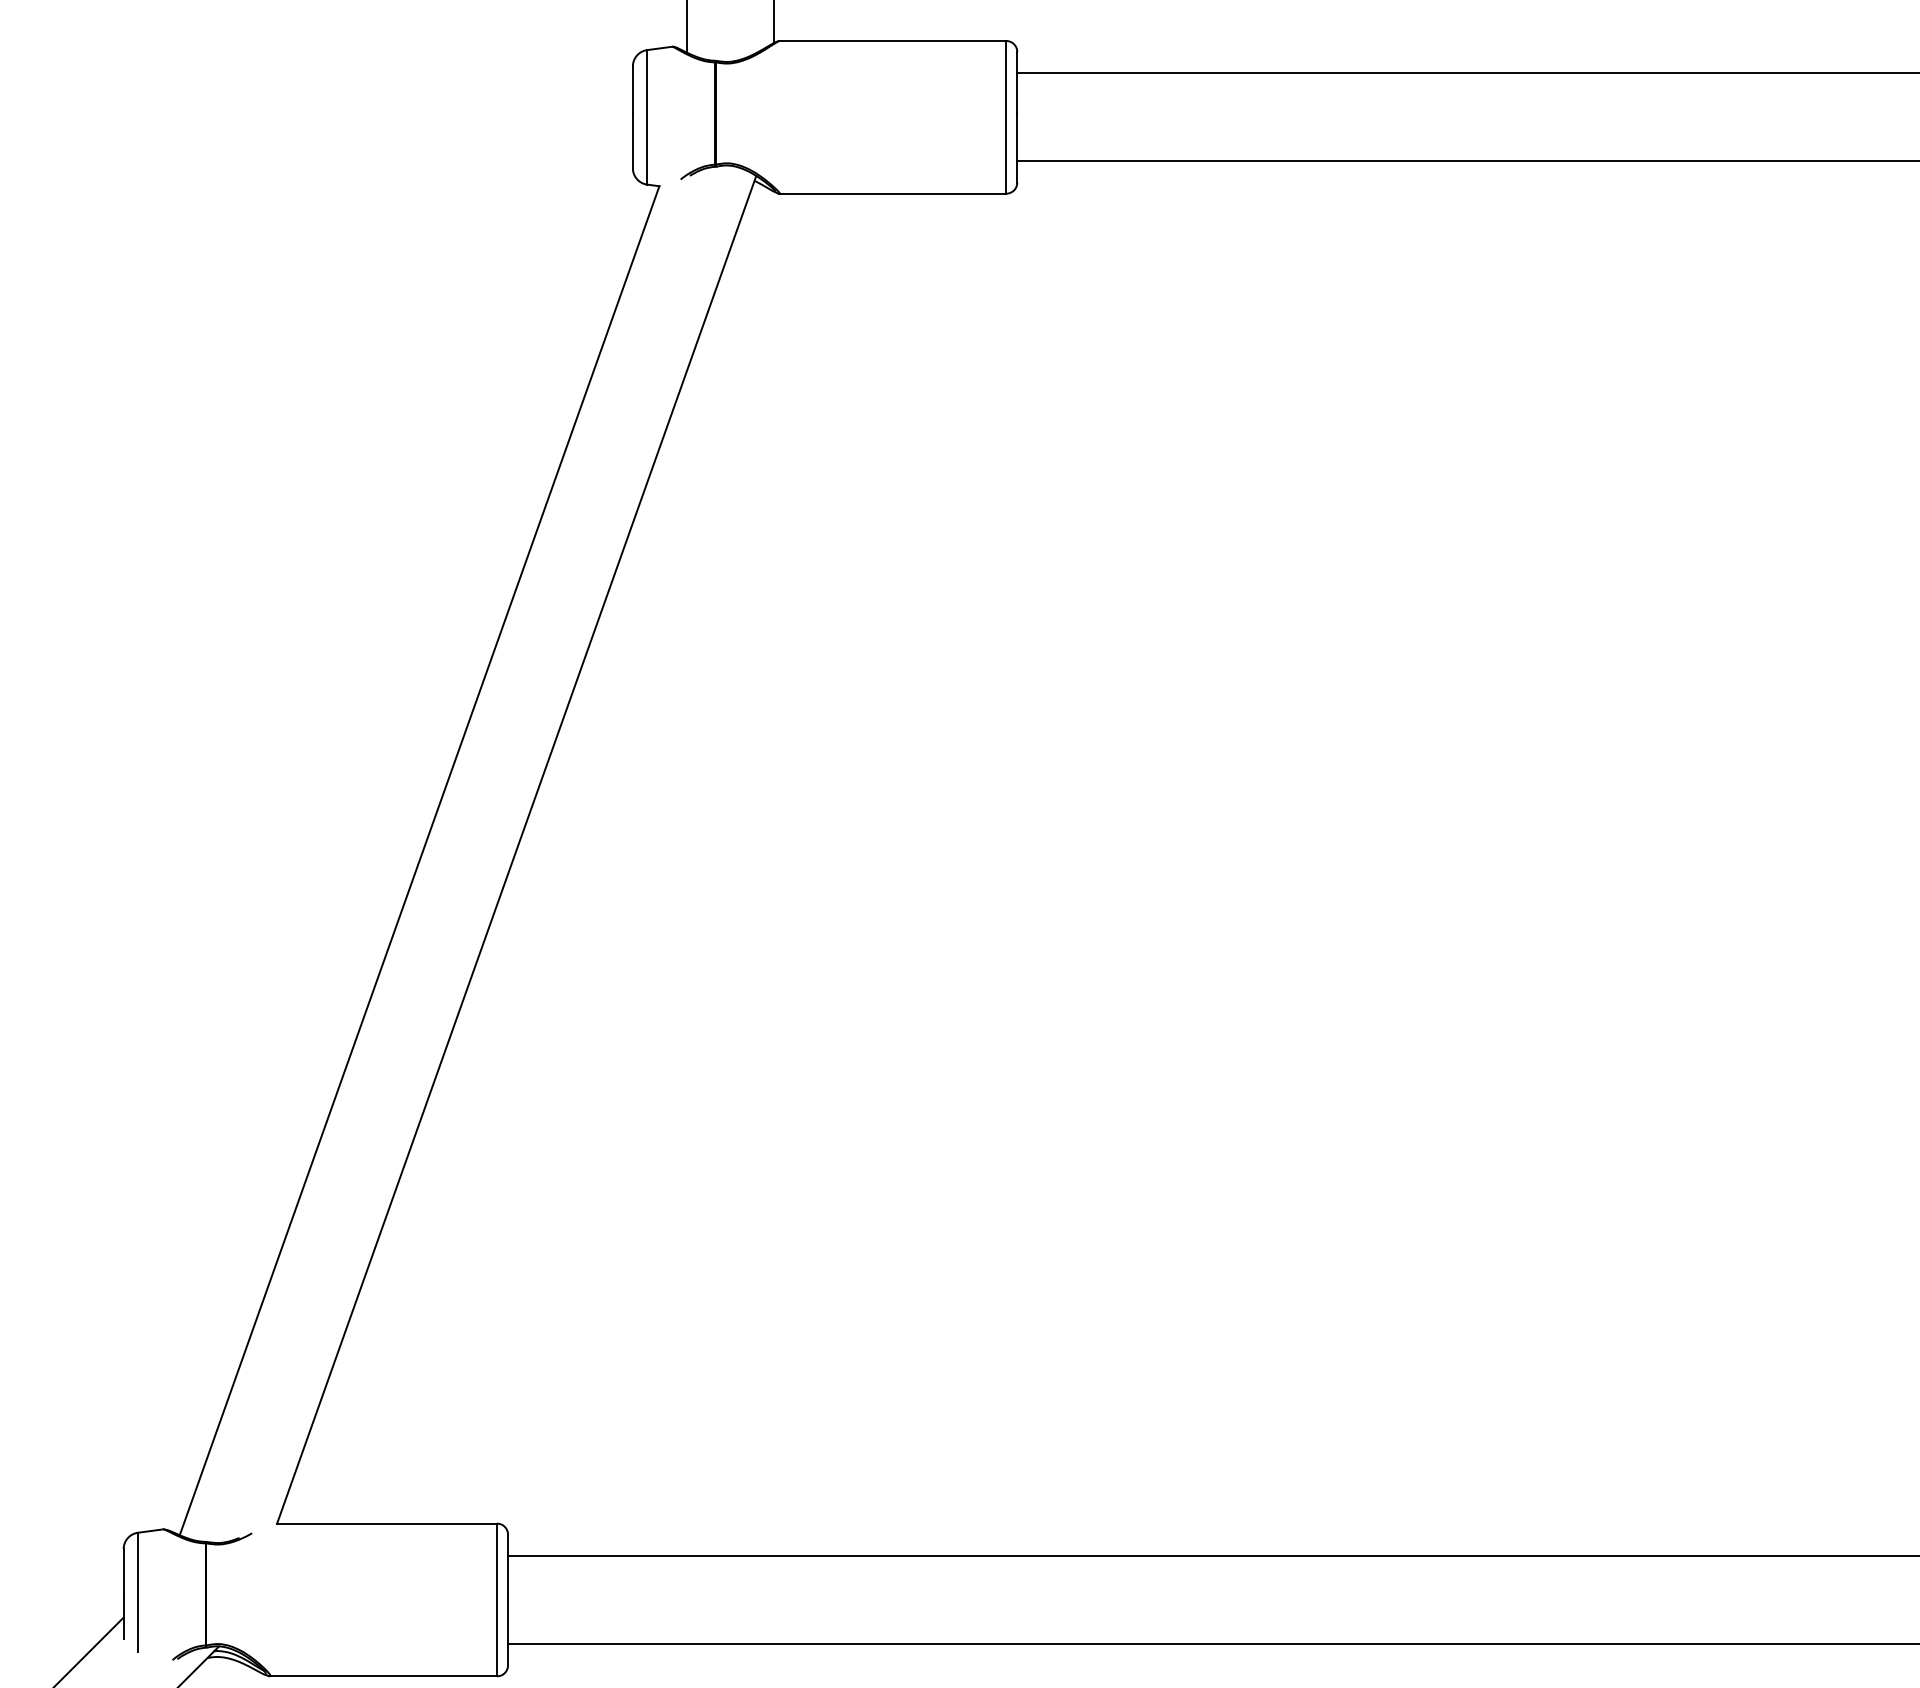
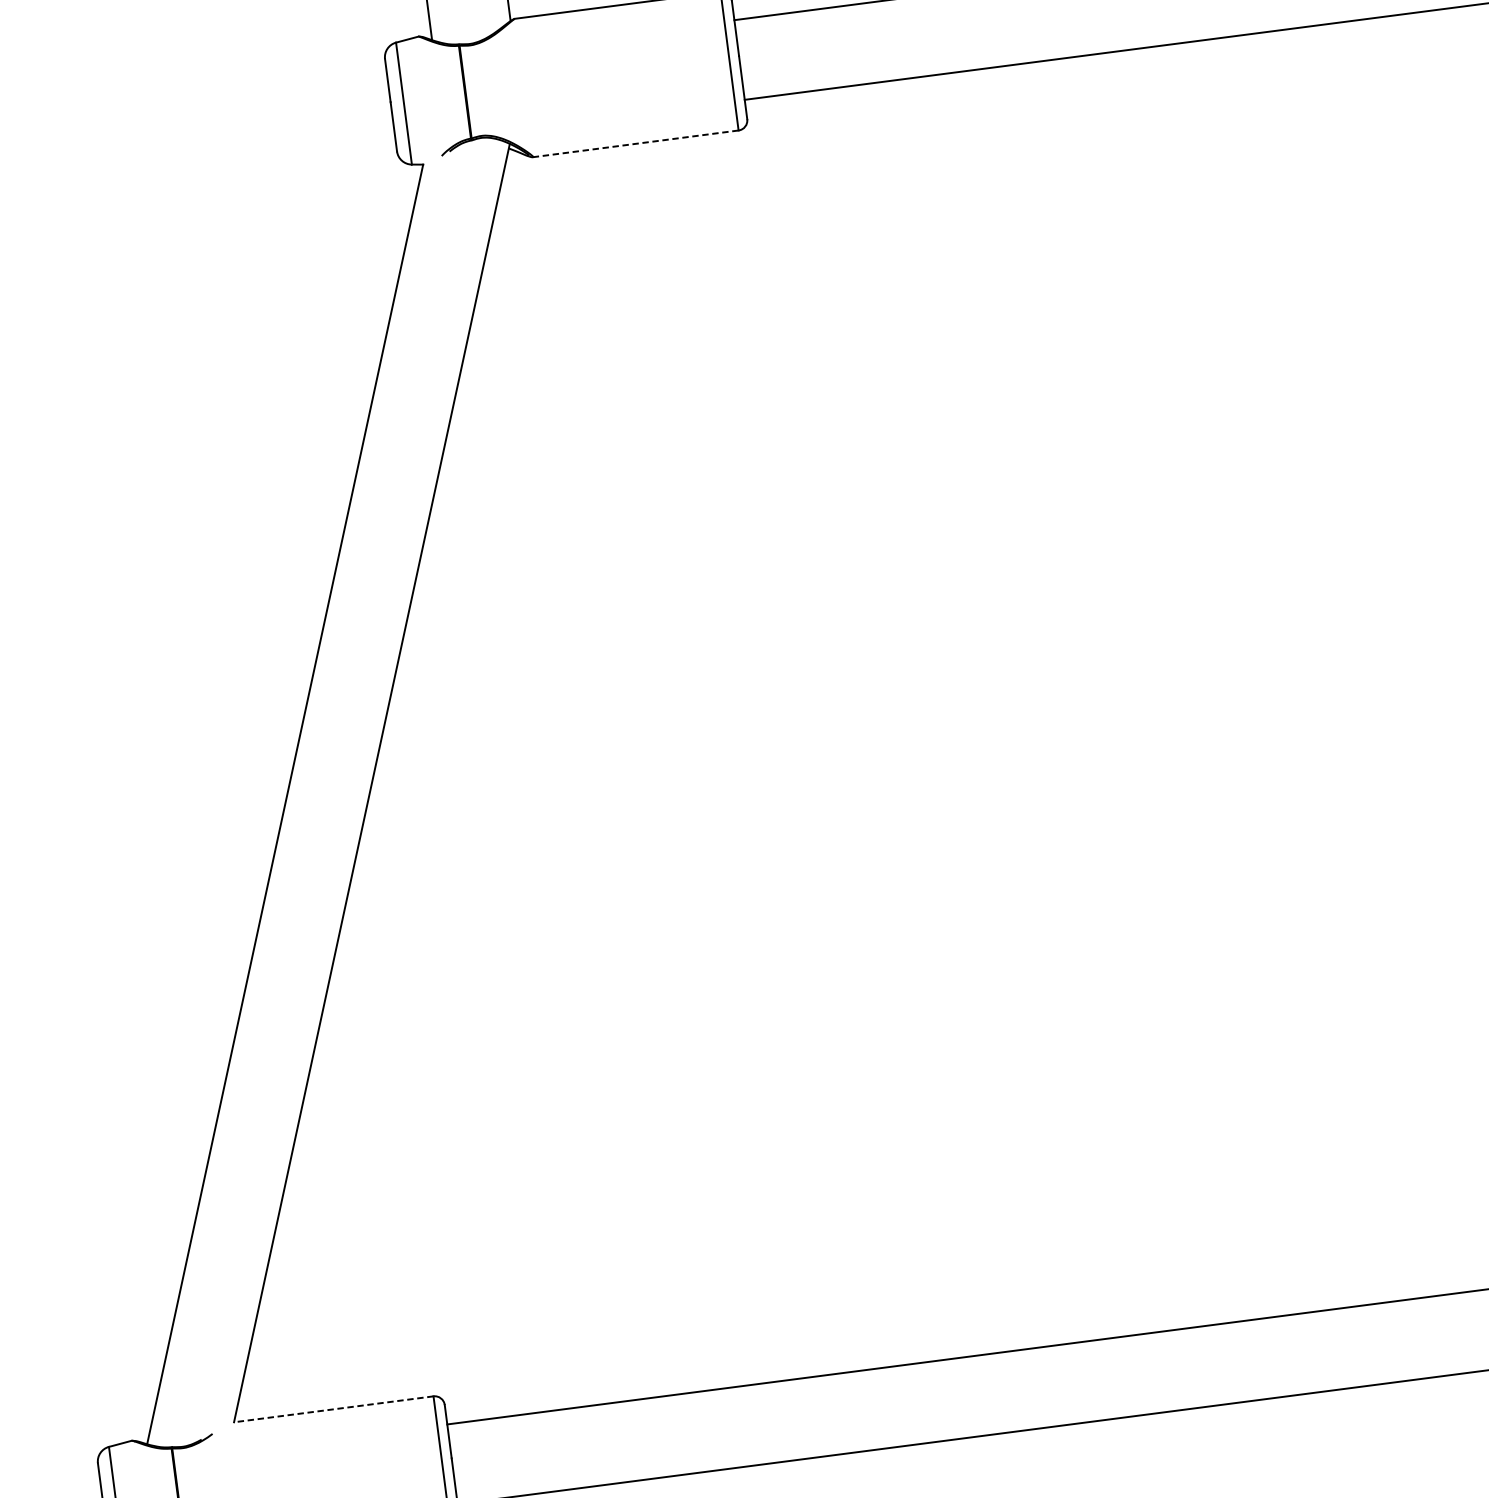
line: (892, 193) -> (635, 143), solid -> dashed
line: (387, 1523) -> (334, 1409), solid -> dashed

